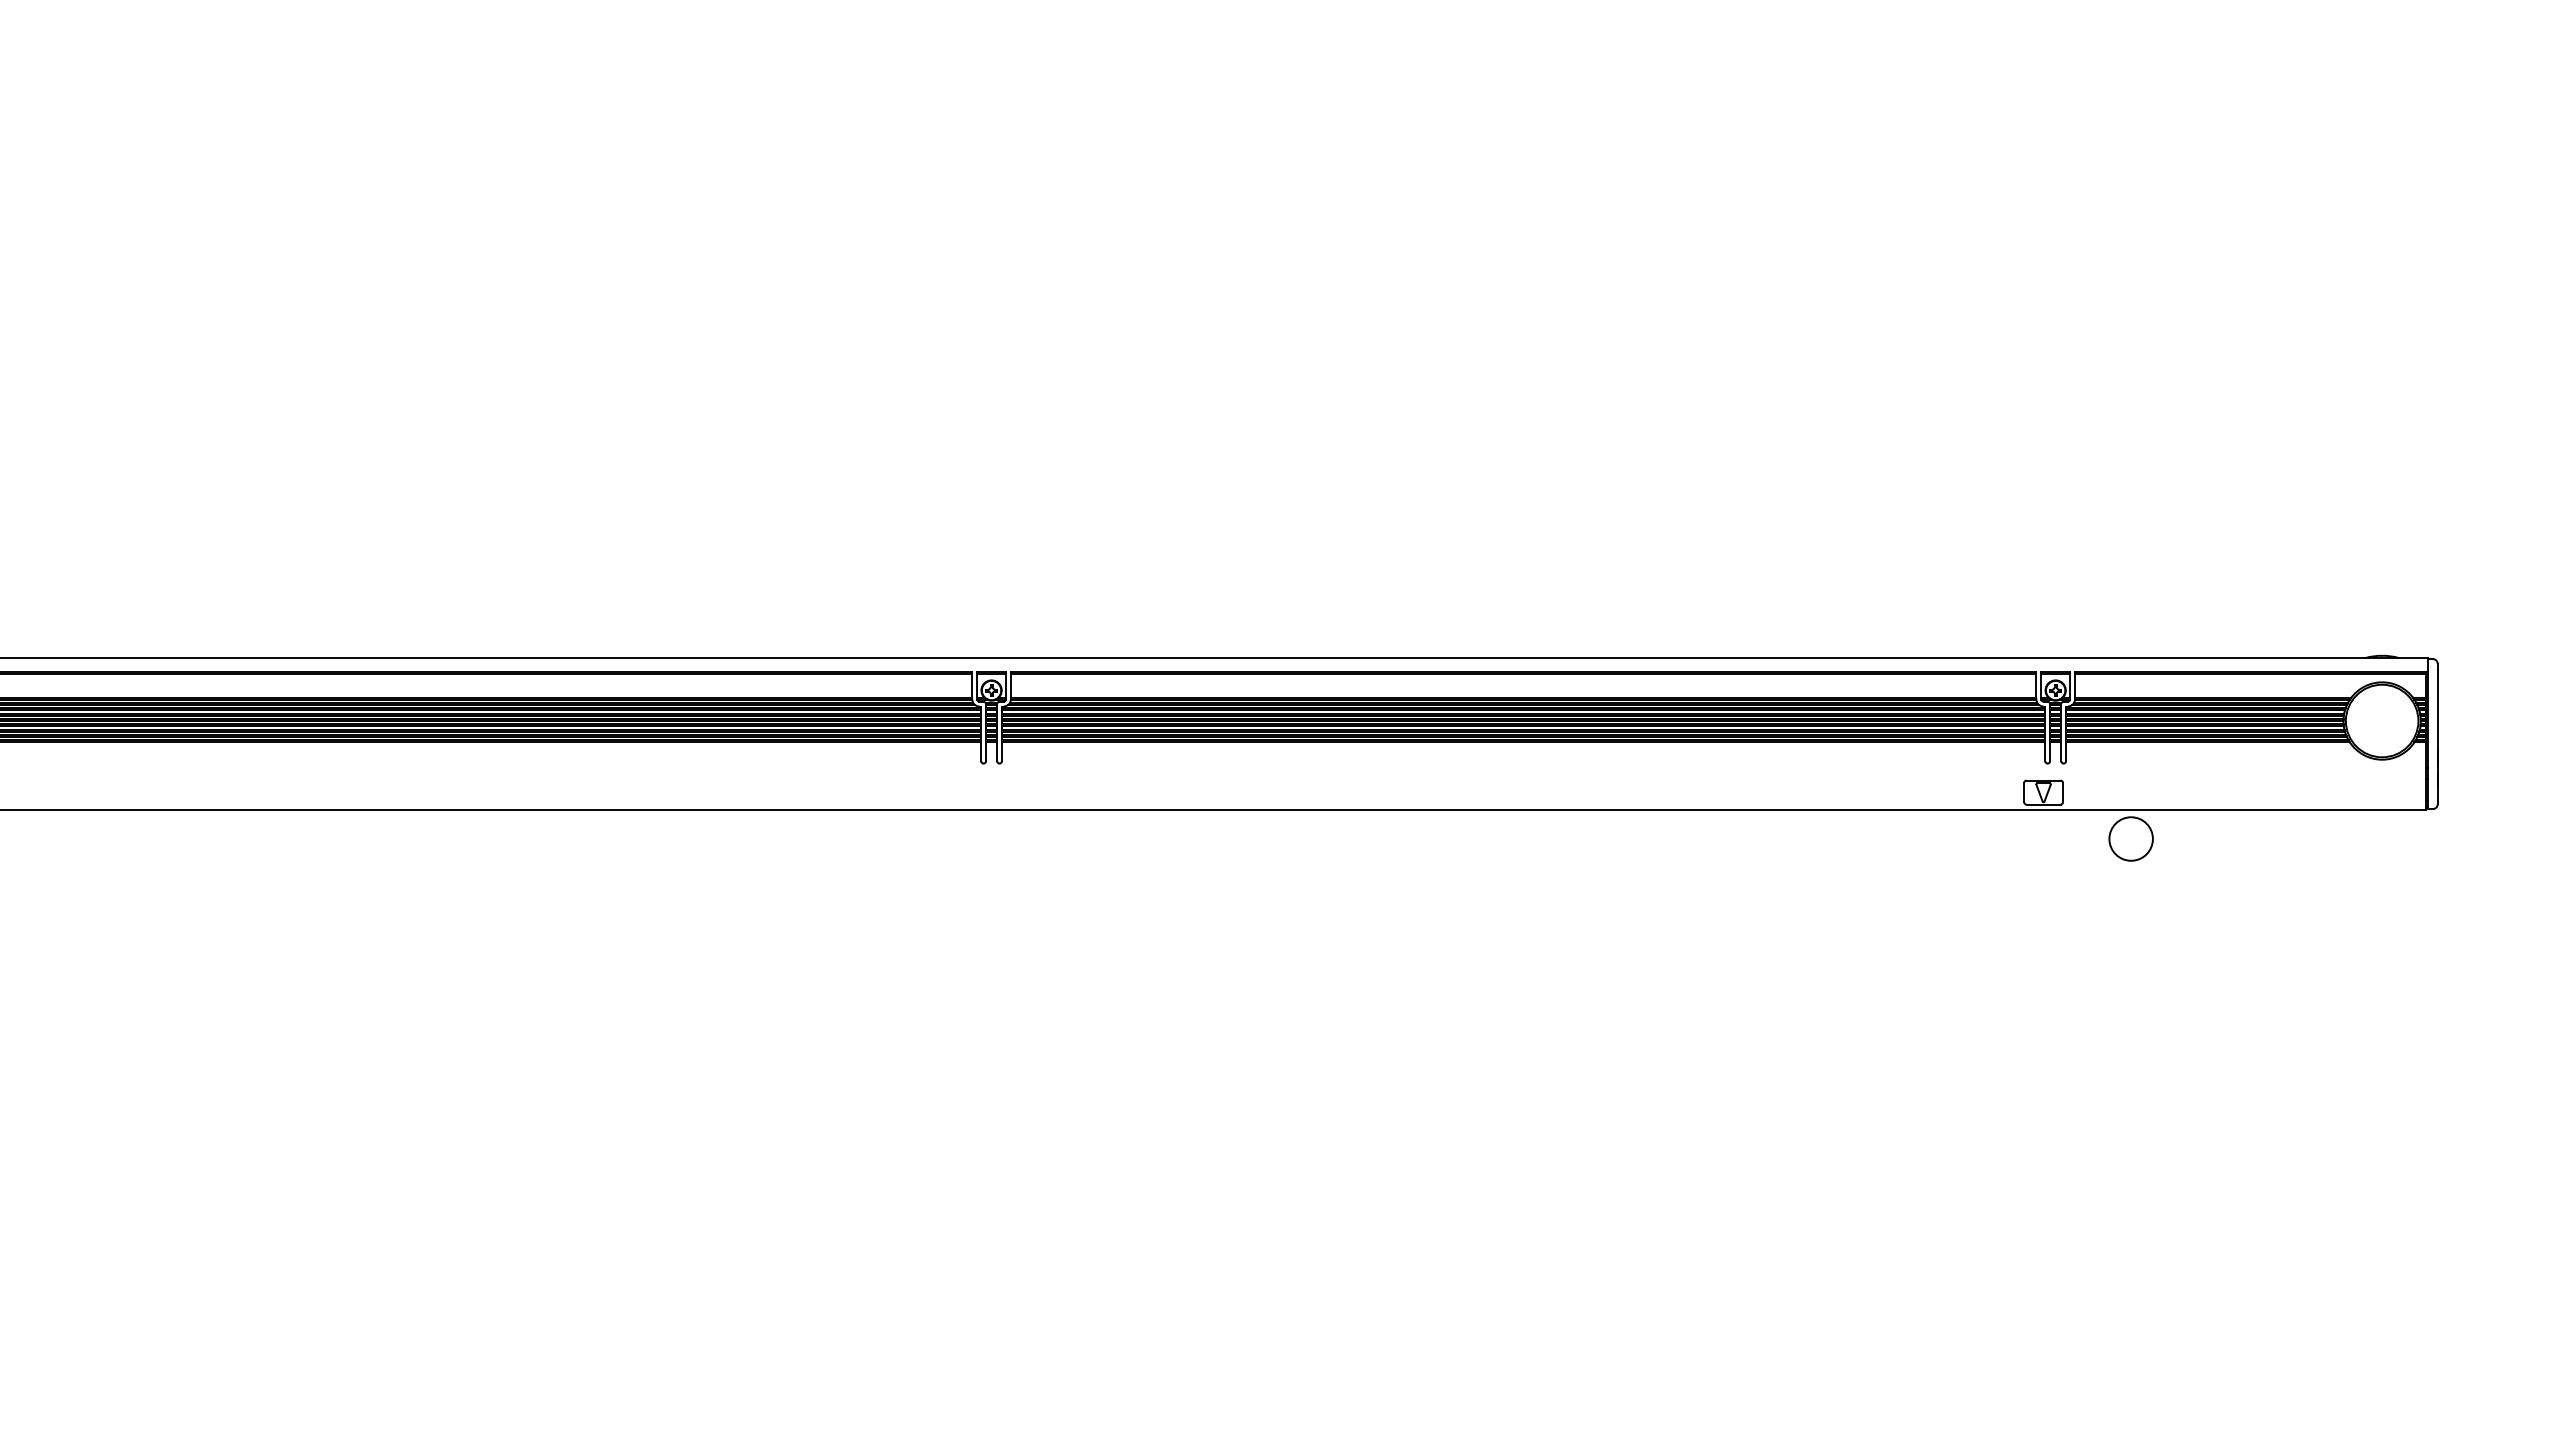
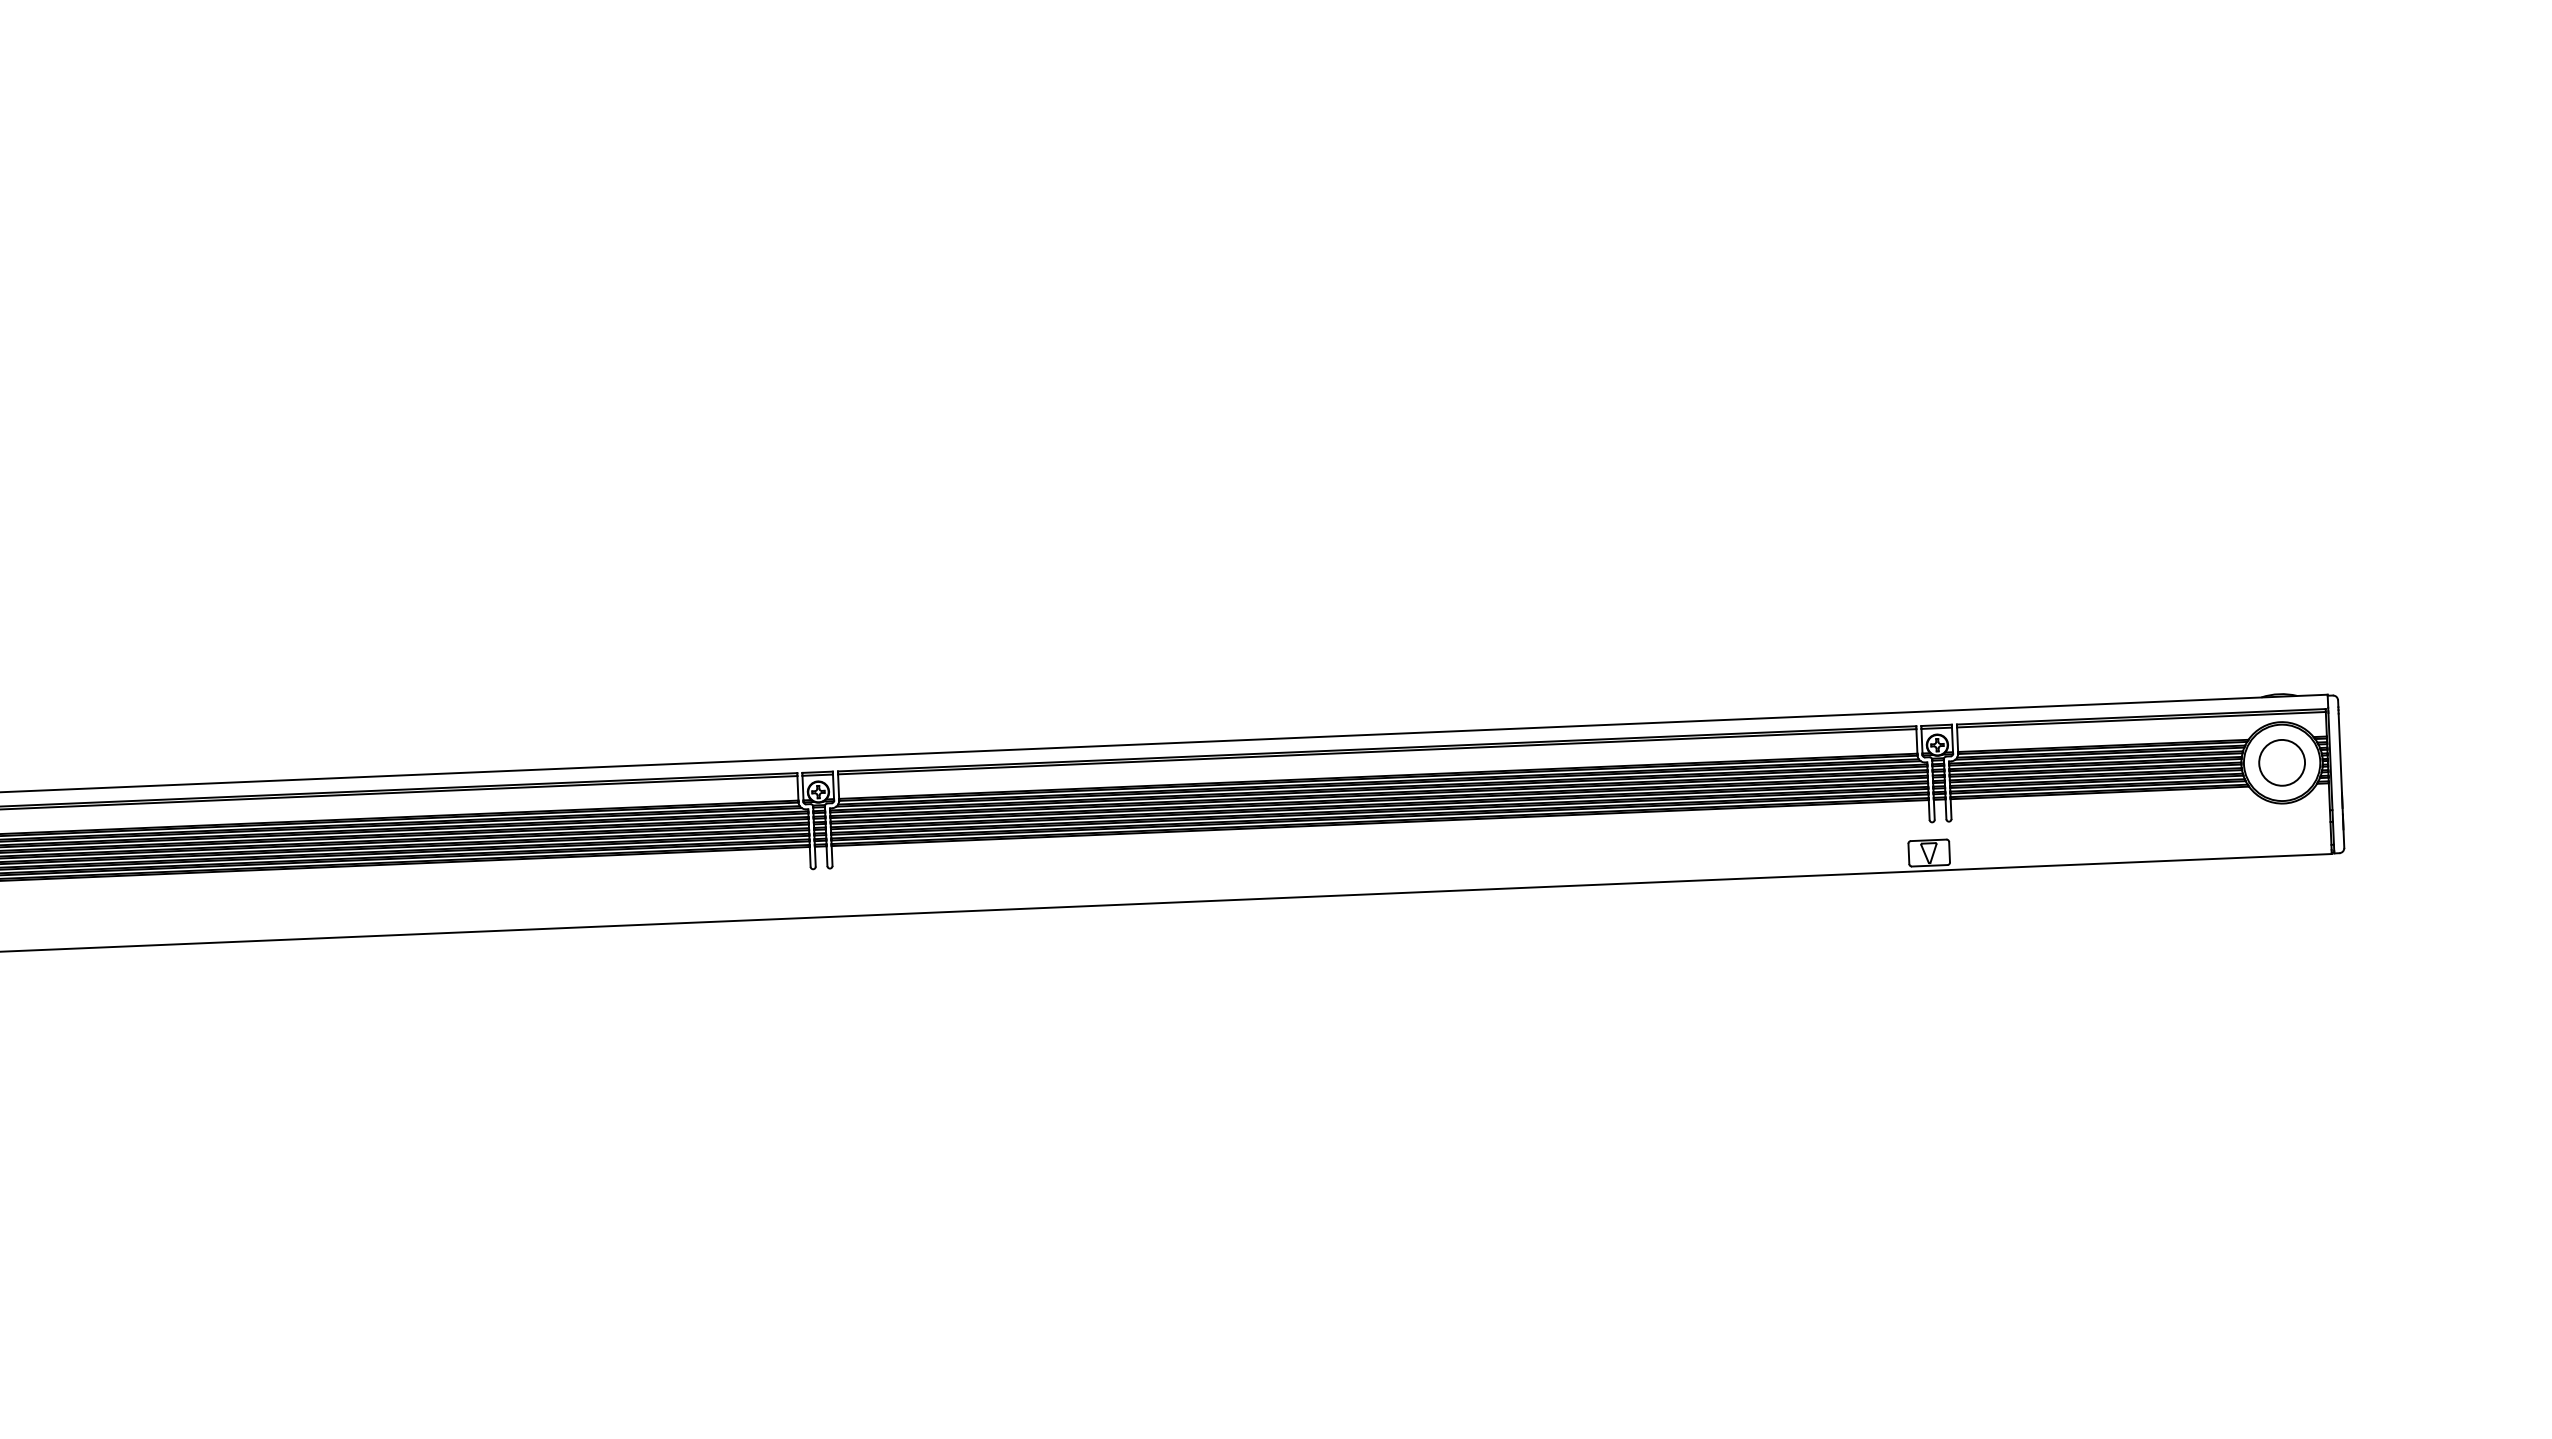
circle: (2130, 838) -> (2281, 762), moved

